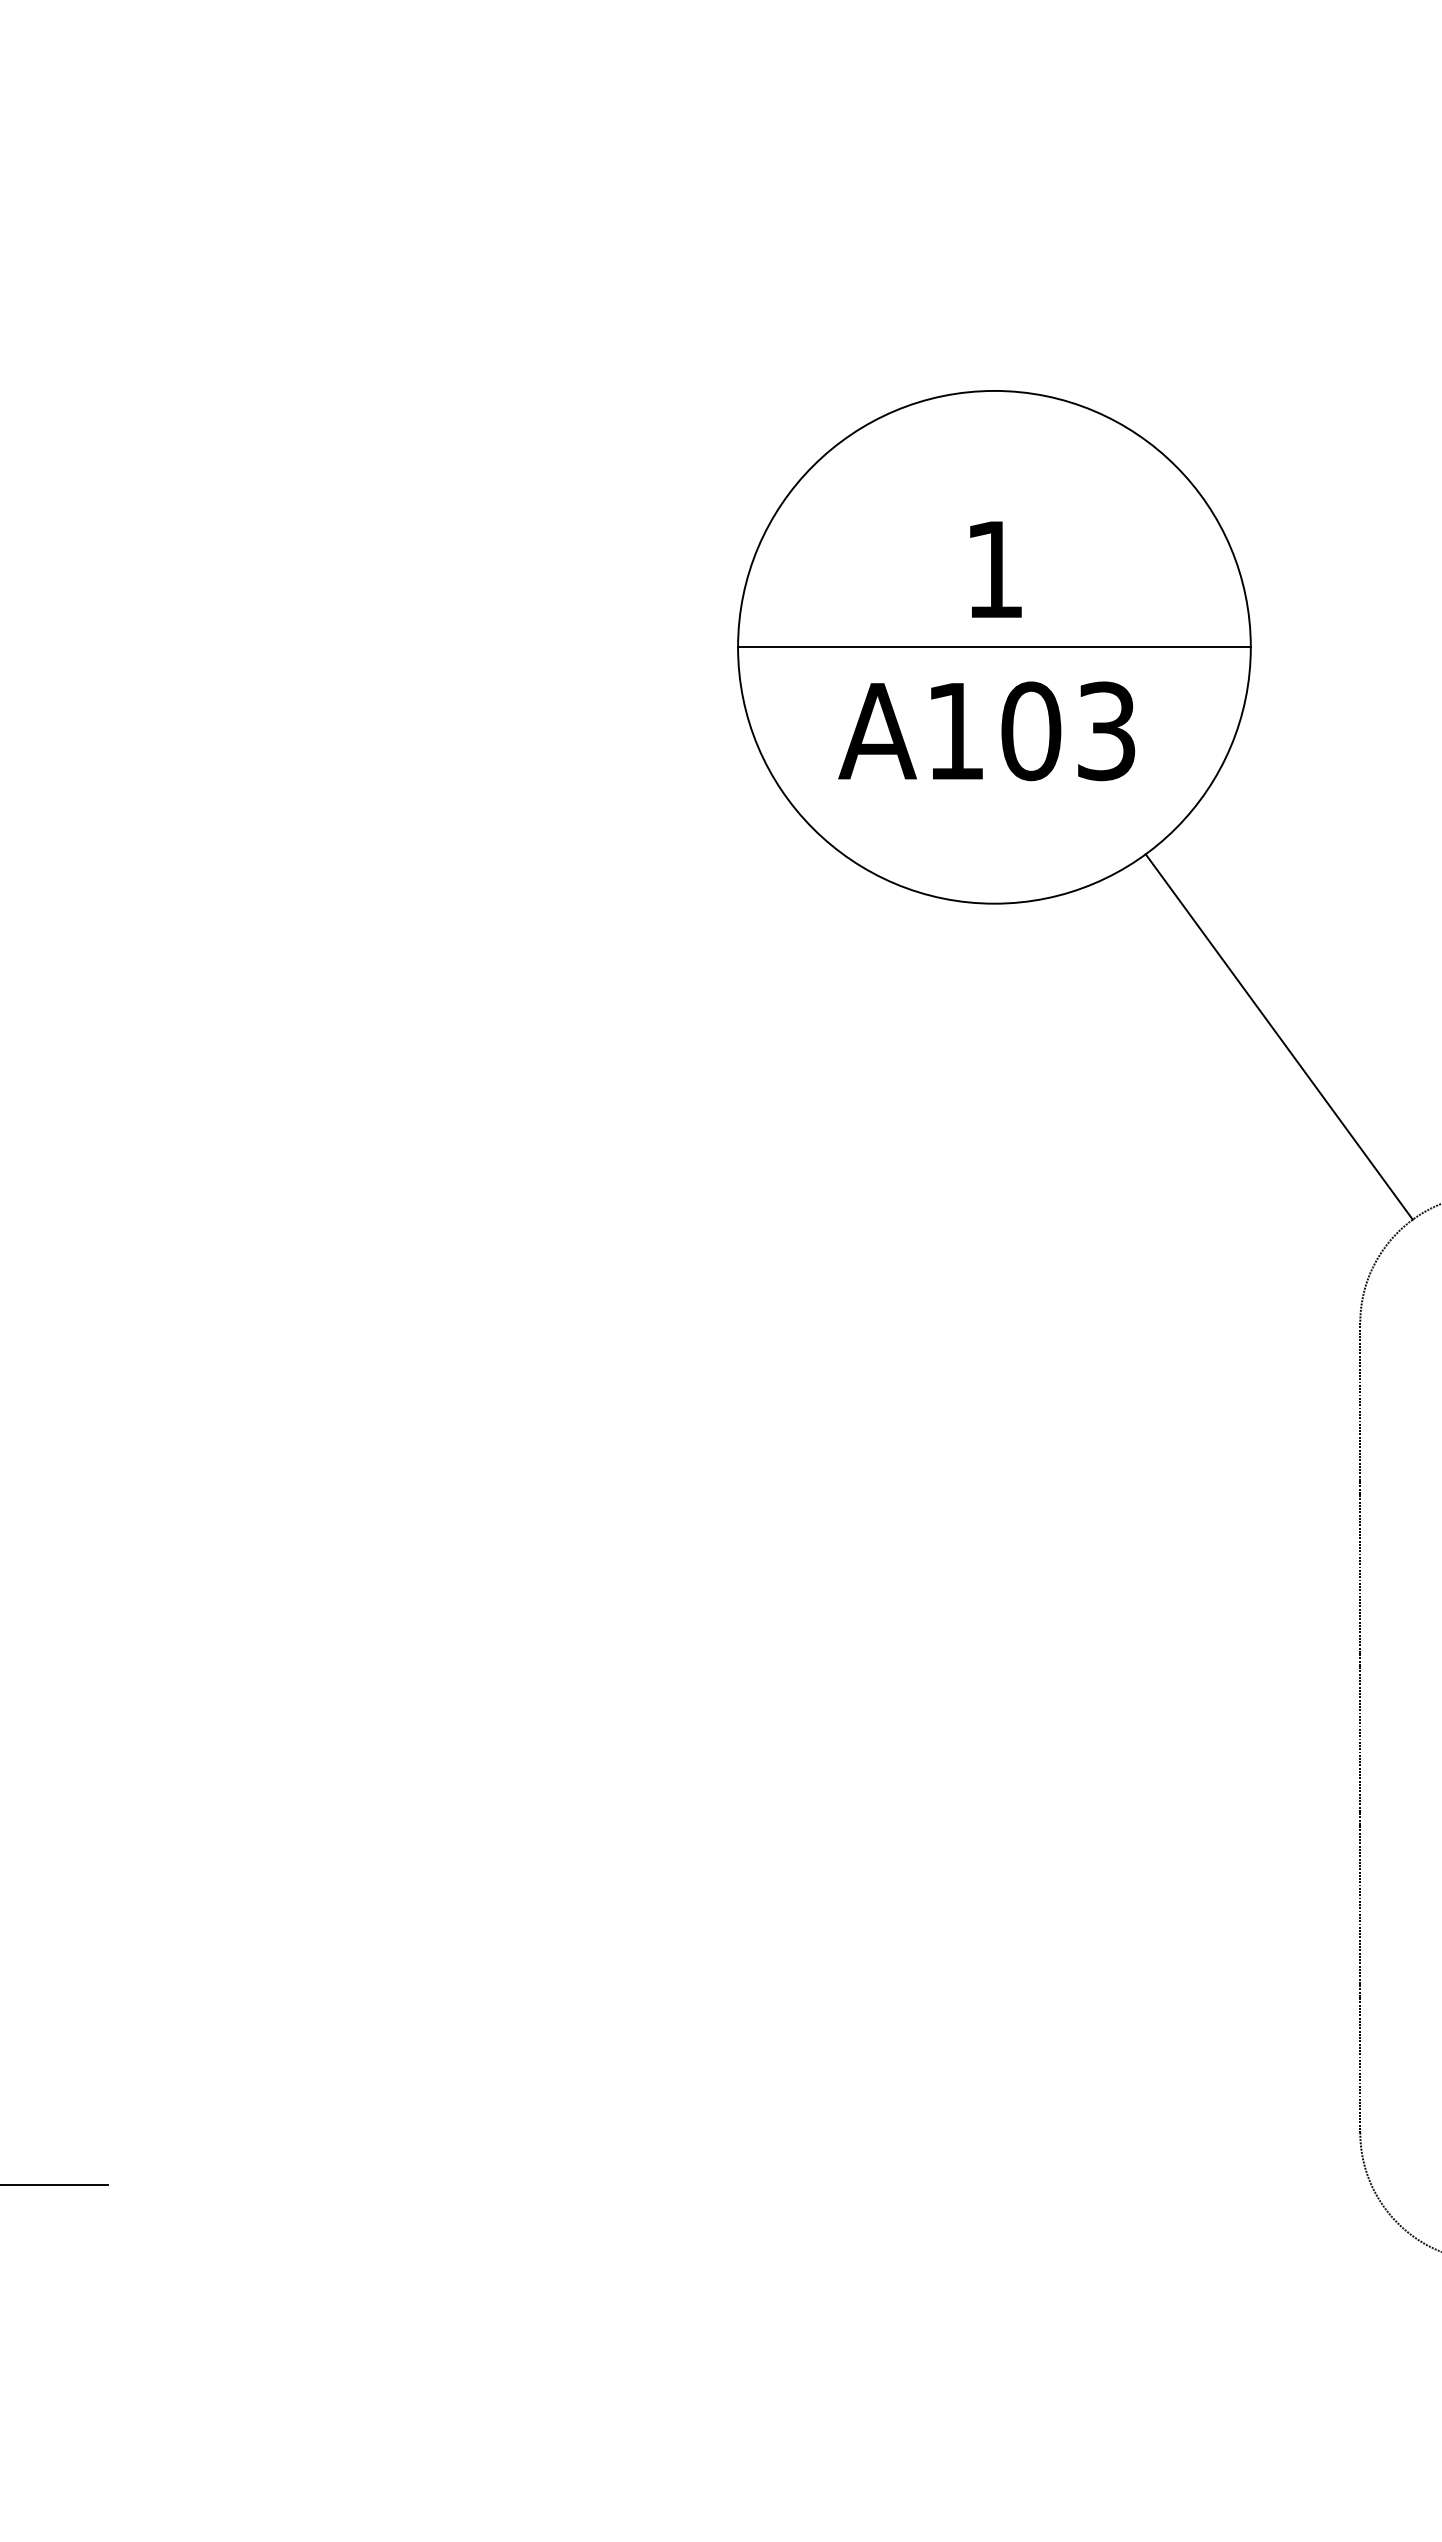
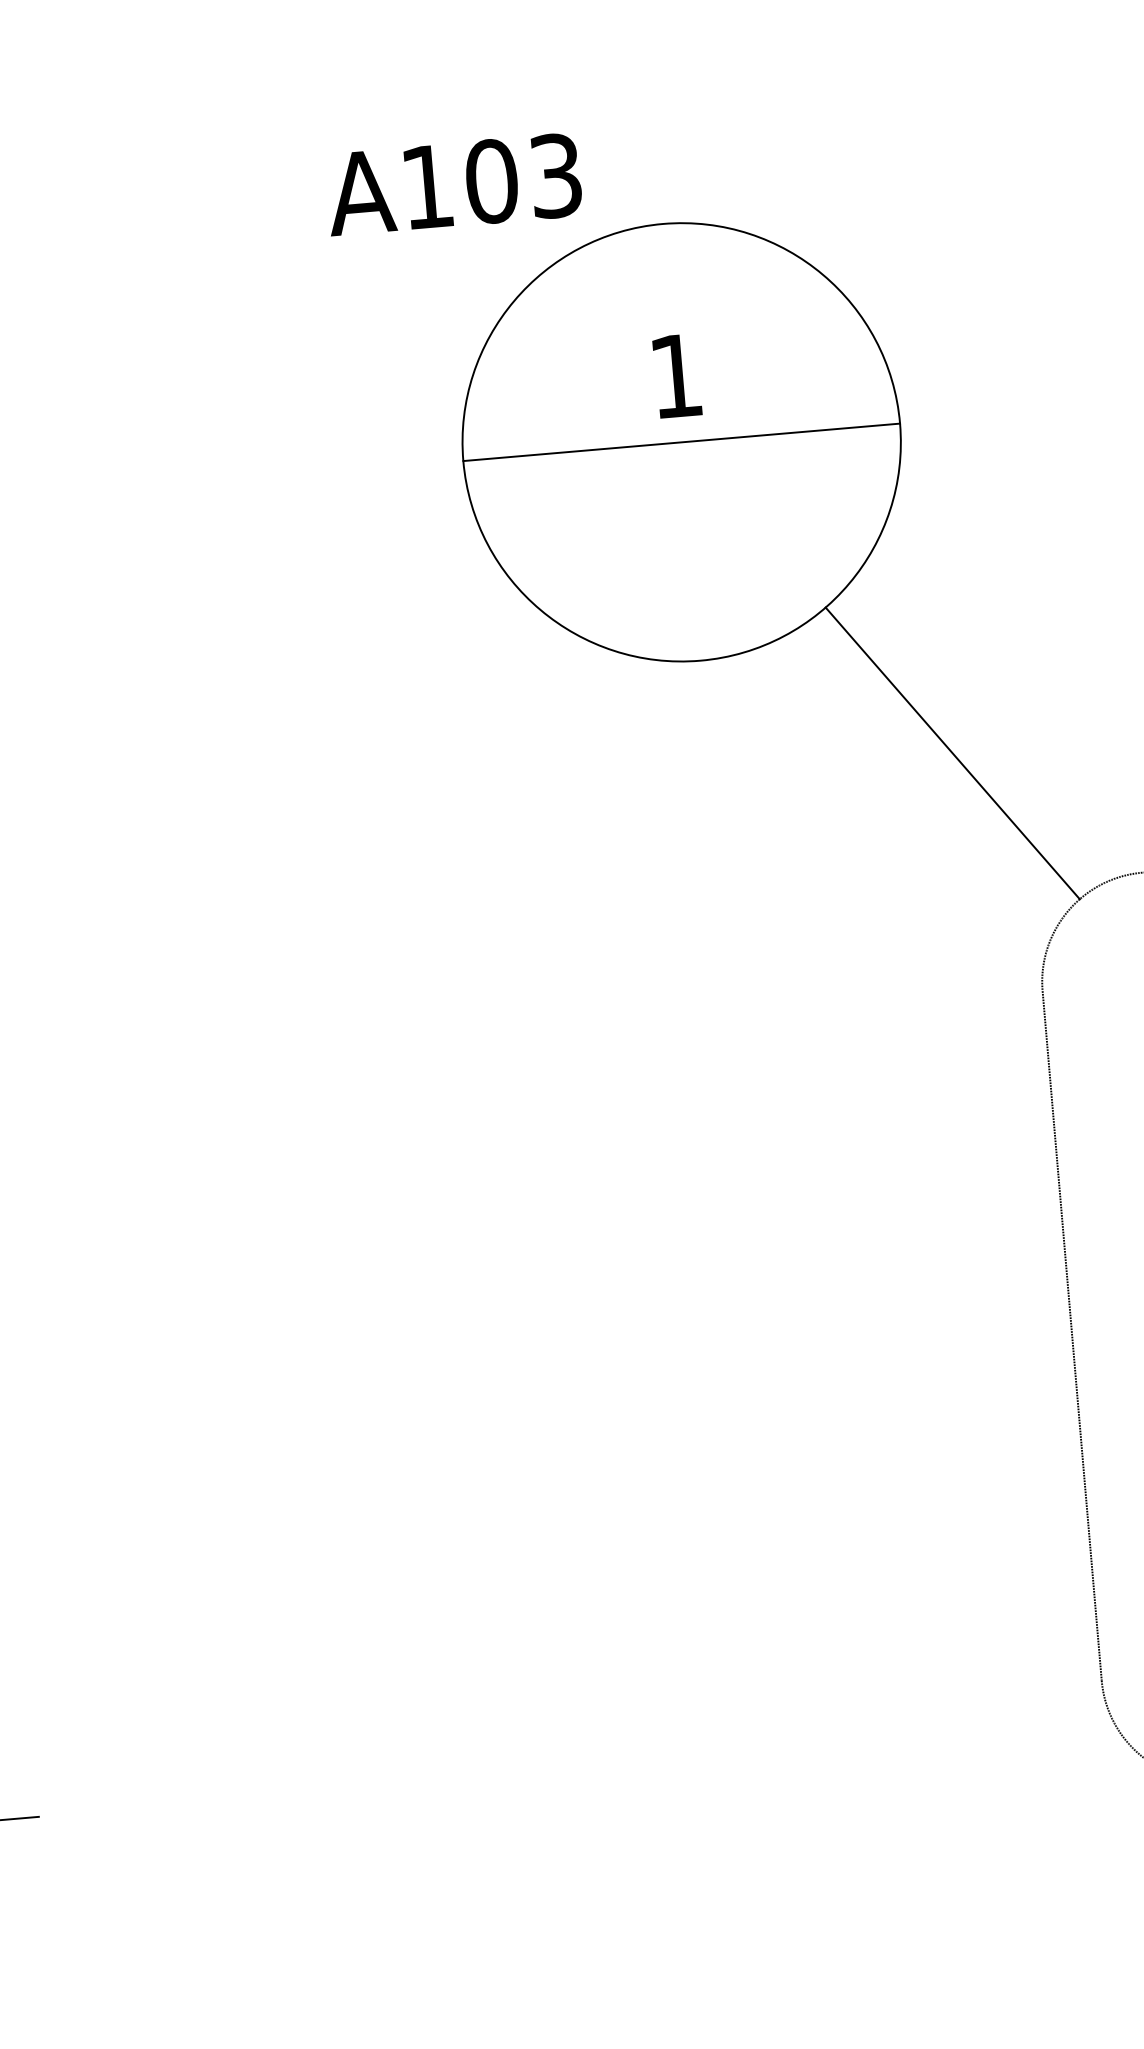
text: (986, 731) -> (453, 184), moved

